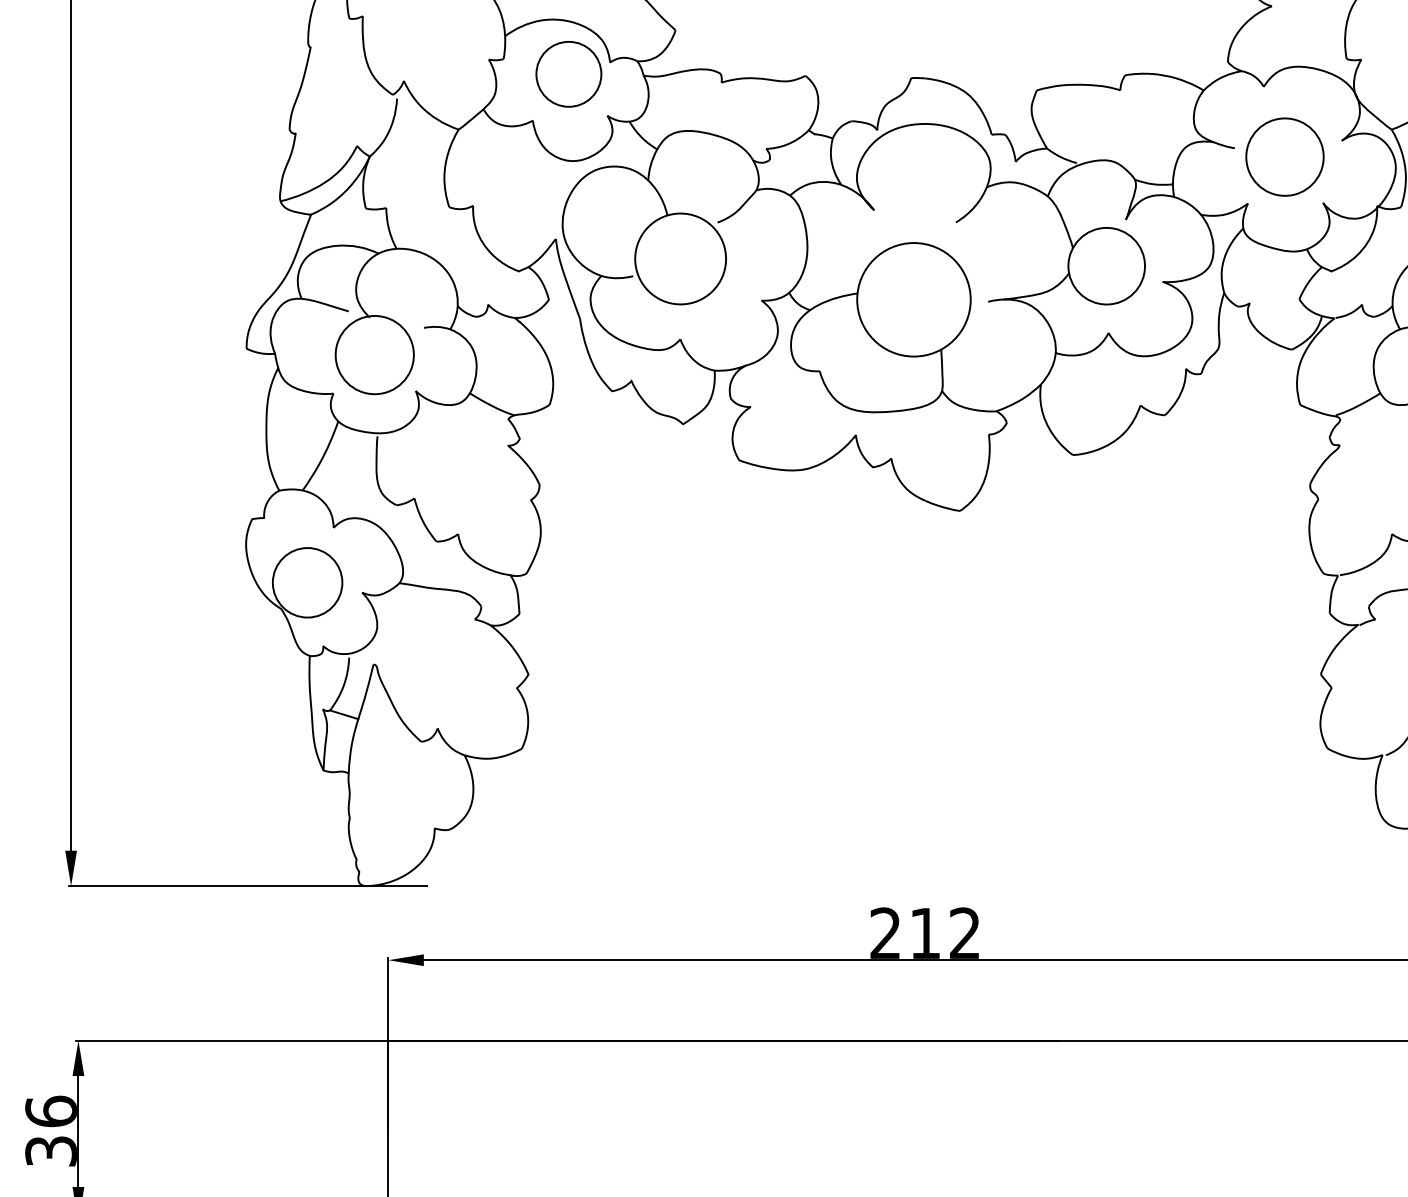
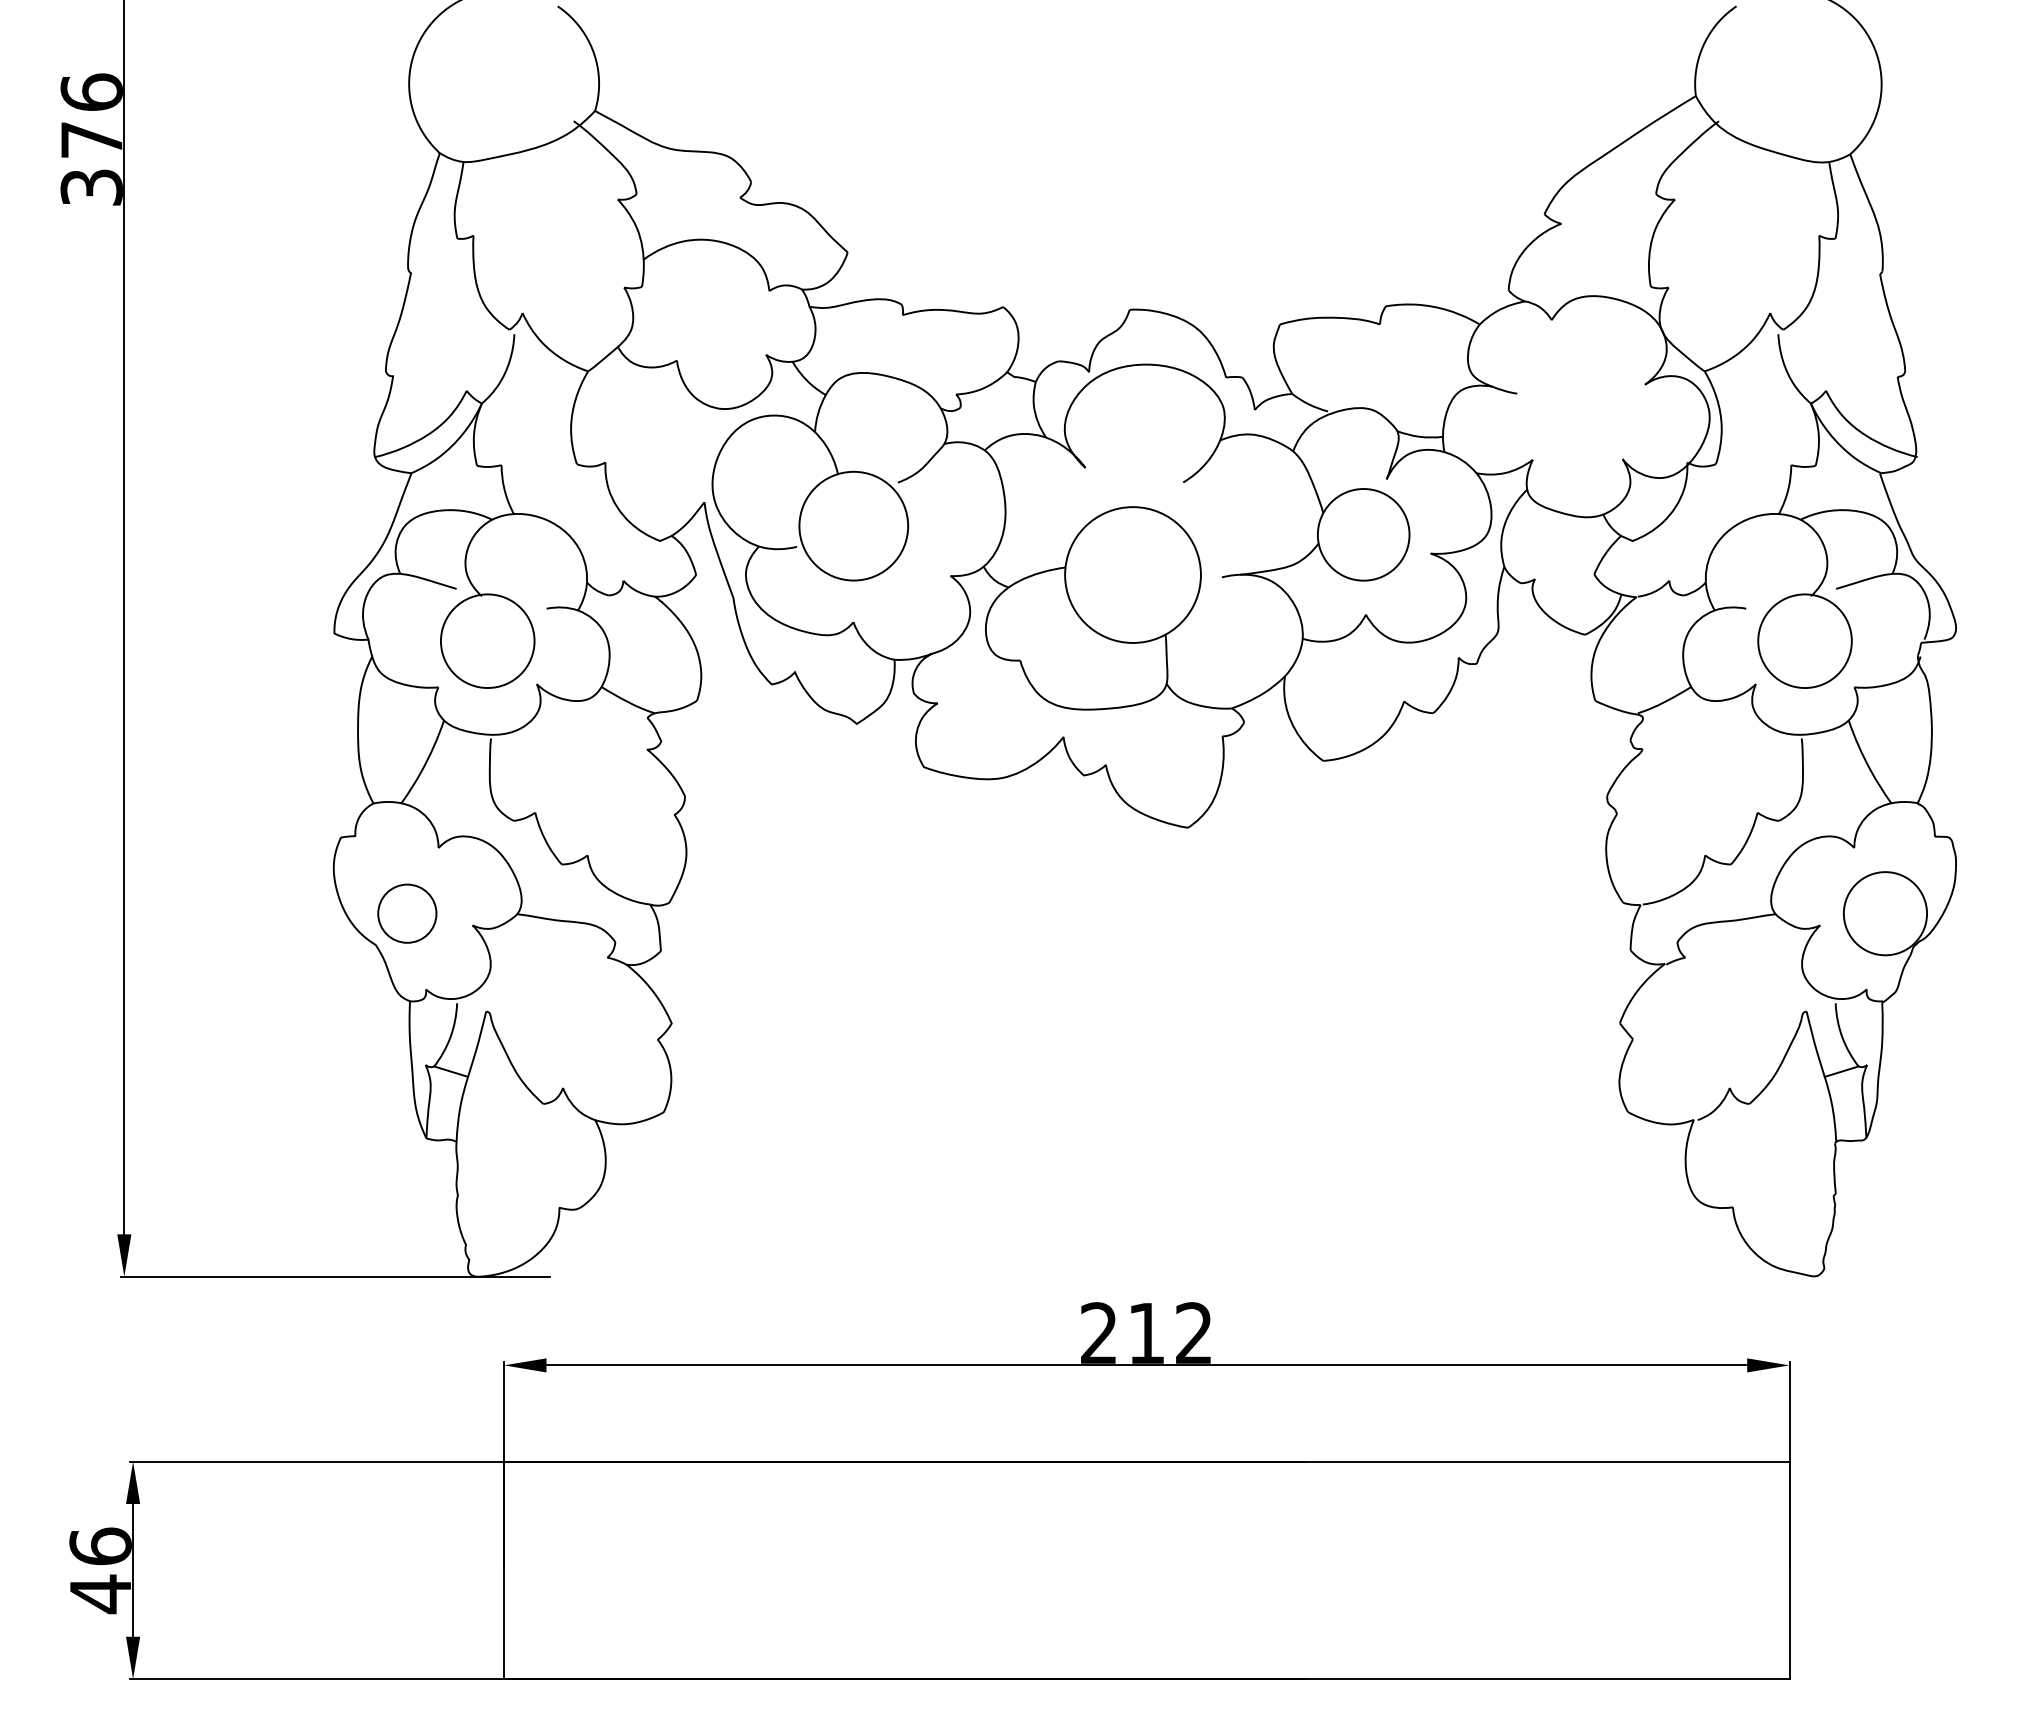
circle: (568, 73) -> (719, 304), removed
circle: (1284, 157) -> (1576, 404), removed
circle: (306, 582) -> (406, 913), size x0.7
text: (51, 1151) -> (100, 1594), 36 -> 46

